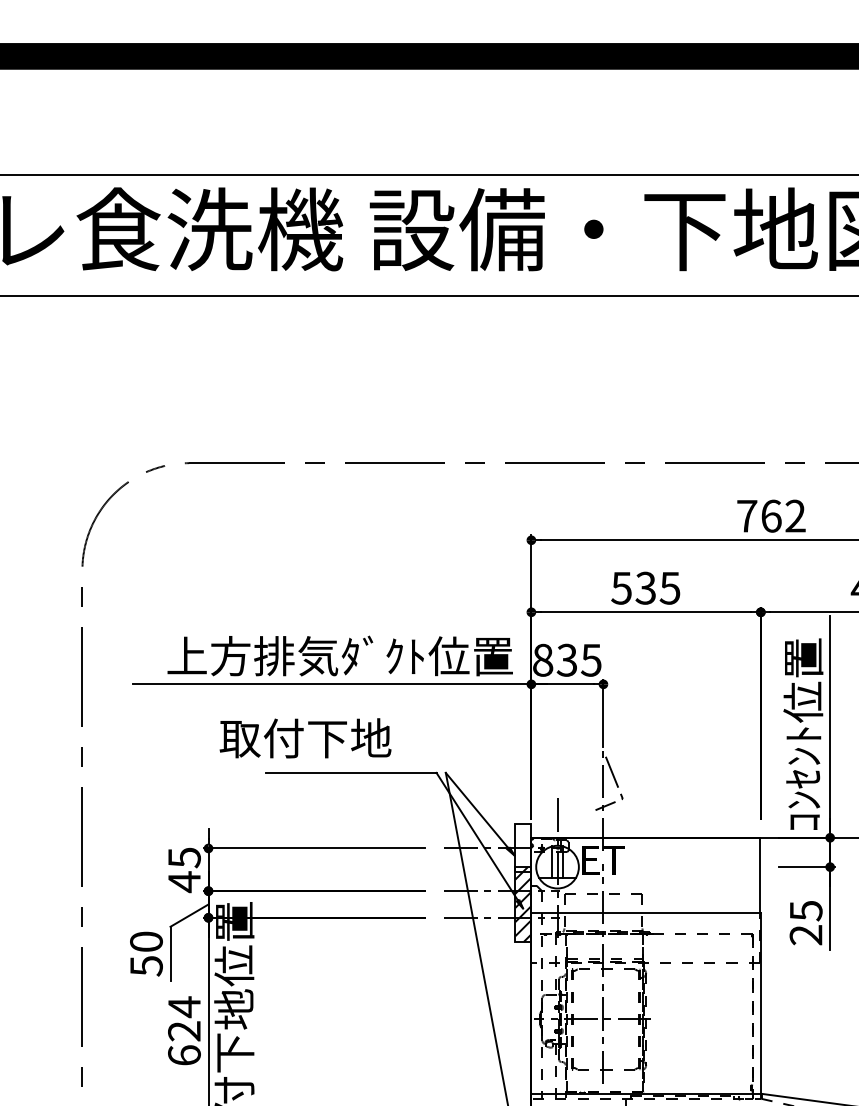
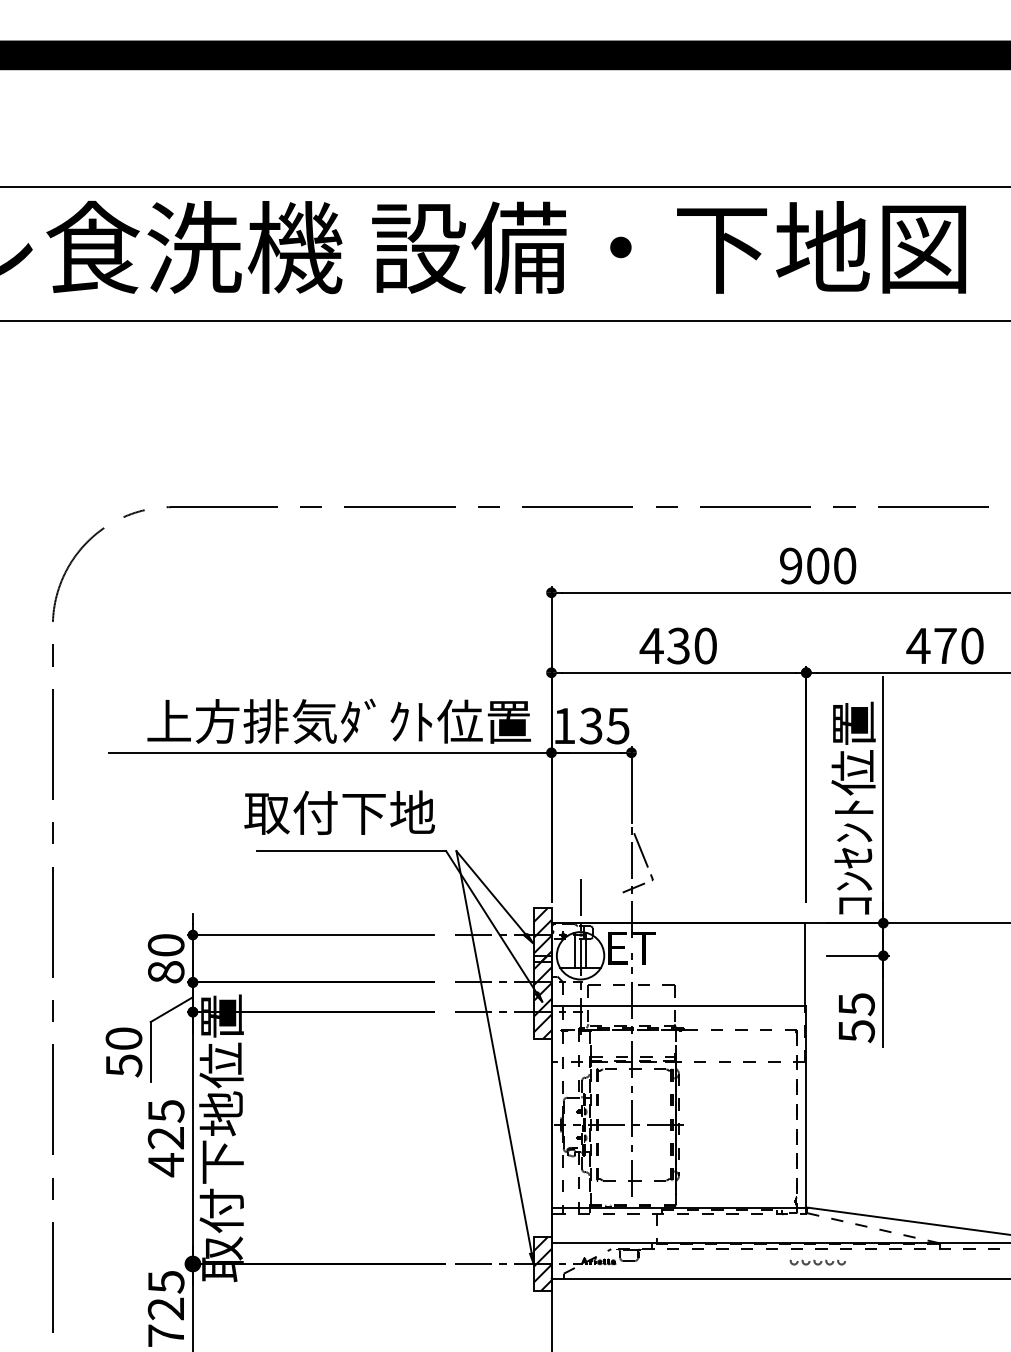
text: (771, 515) -> (818, 565), 762 -> 900
text: (644, 587) -> (677, 645), 535 -> 430
text: (543, 659) -> (564, 725), 835 -> 135
text: (305, 738) -> (339, 812), moved
hatch: (523, 847) -> (542, 934), added
text: (183, 870) -> (165, 959), 45 -> 80
text: (806, 935) -> (856, 1031), 25 -> 55
text: (183, 1031) -> (165, 1138), 624 -> 425

